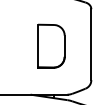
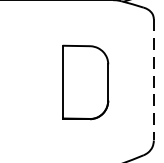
line: (91, 45) -> (154, 81), solid -> dashed

